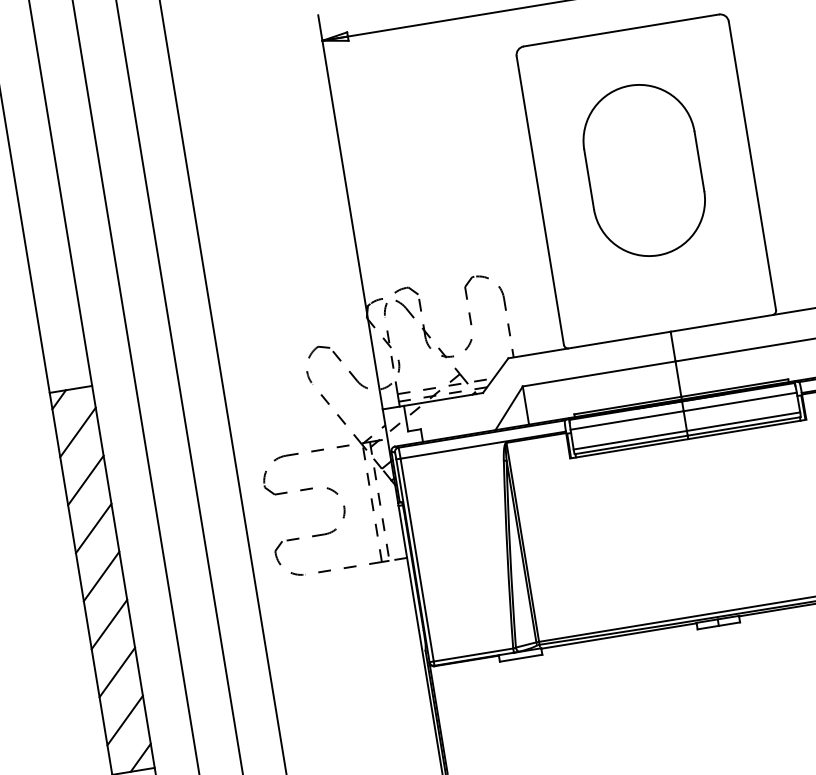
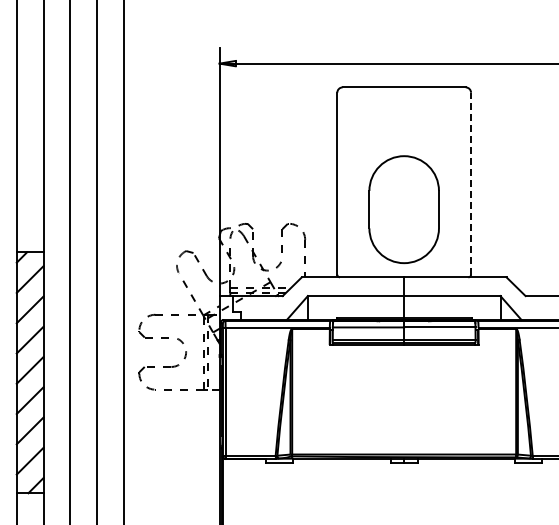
line: (753, 165) -> (471, 183), solid -> dashed
part: (643, 170) -> (403, 209), moved

